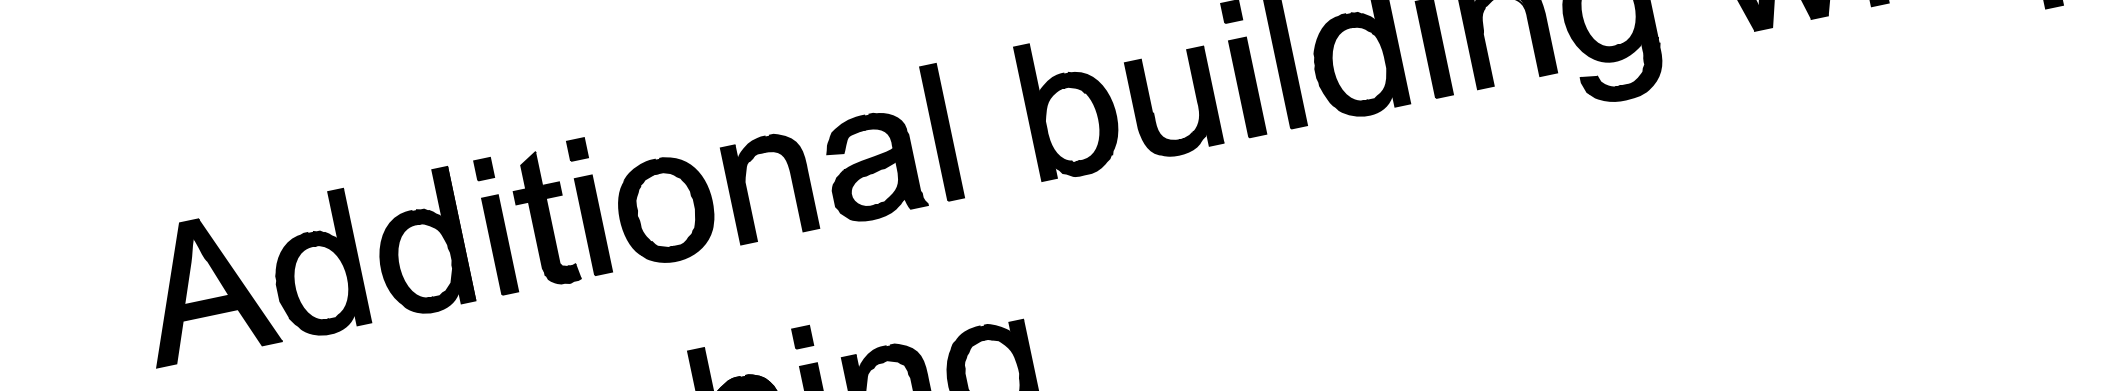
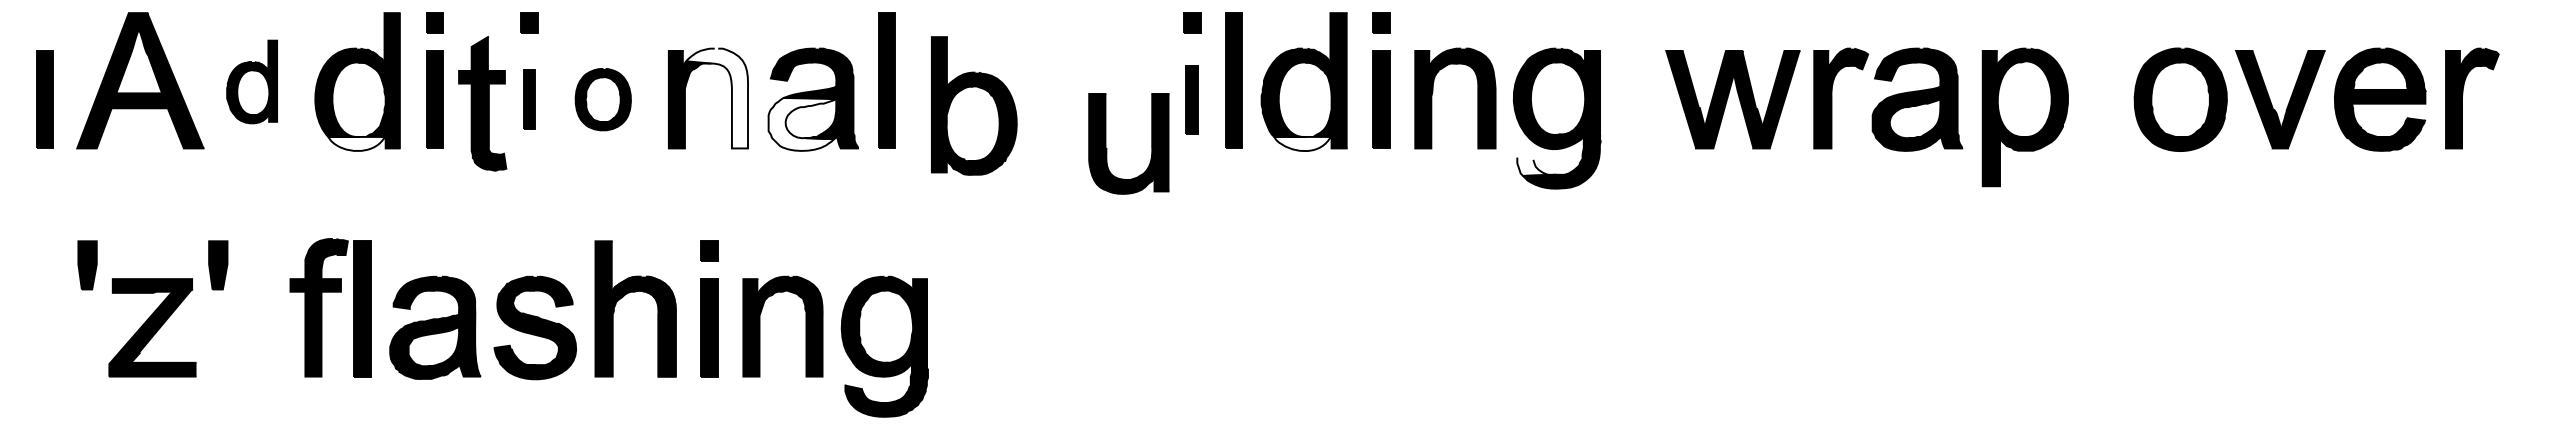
fill: (1601, 81) -> (1536, 166), removed
part: (1247, 87) -> (1192, 99), size x0.7
part: (1070, 106) -> (974, 105), moved
fill: (1365, 107) -> (1302, 143), removed
part: (1154, 113) -> (1107, 148), moved
fill: (778, 185) -> (717, 98), removed
fill: (867, 192) -> (802, 123), removed
part: (666, 209) -> (603, 99), size x0.6
part: (543, 219) -> (482, 103), moved
part: (593, 225) -> (529, 99), size x0.6
part: (316, 265) -> (252, 81), size x0.6
fill: (431, 304) -> (356, 143), removed
part: (114, 326) -> (44, 99), added

